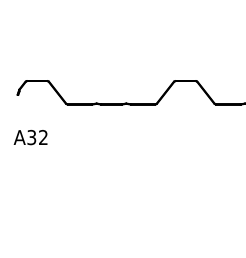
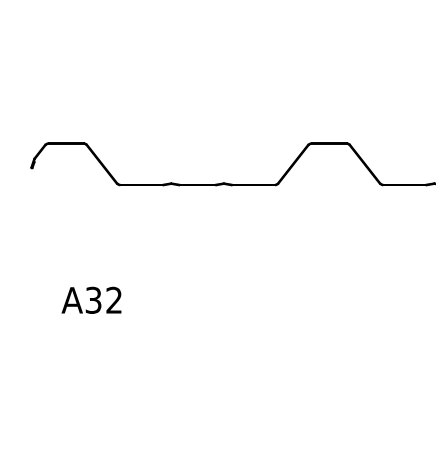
text: (30, 137) -> (91, 300), moved

